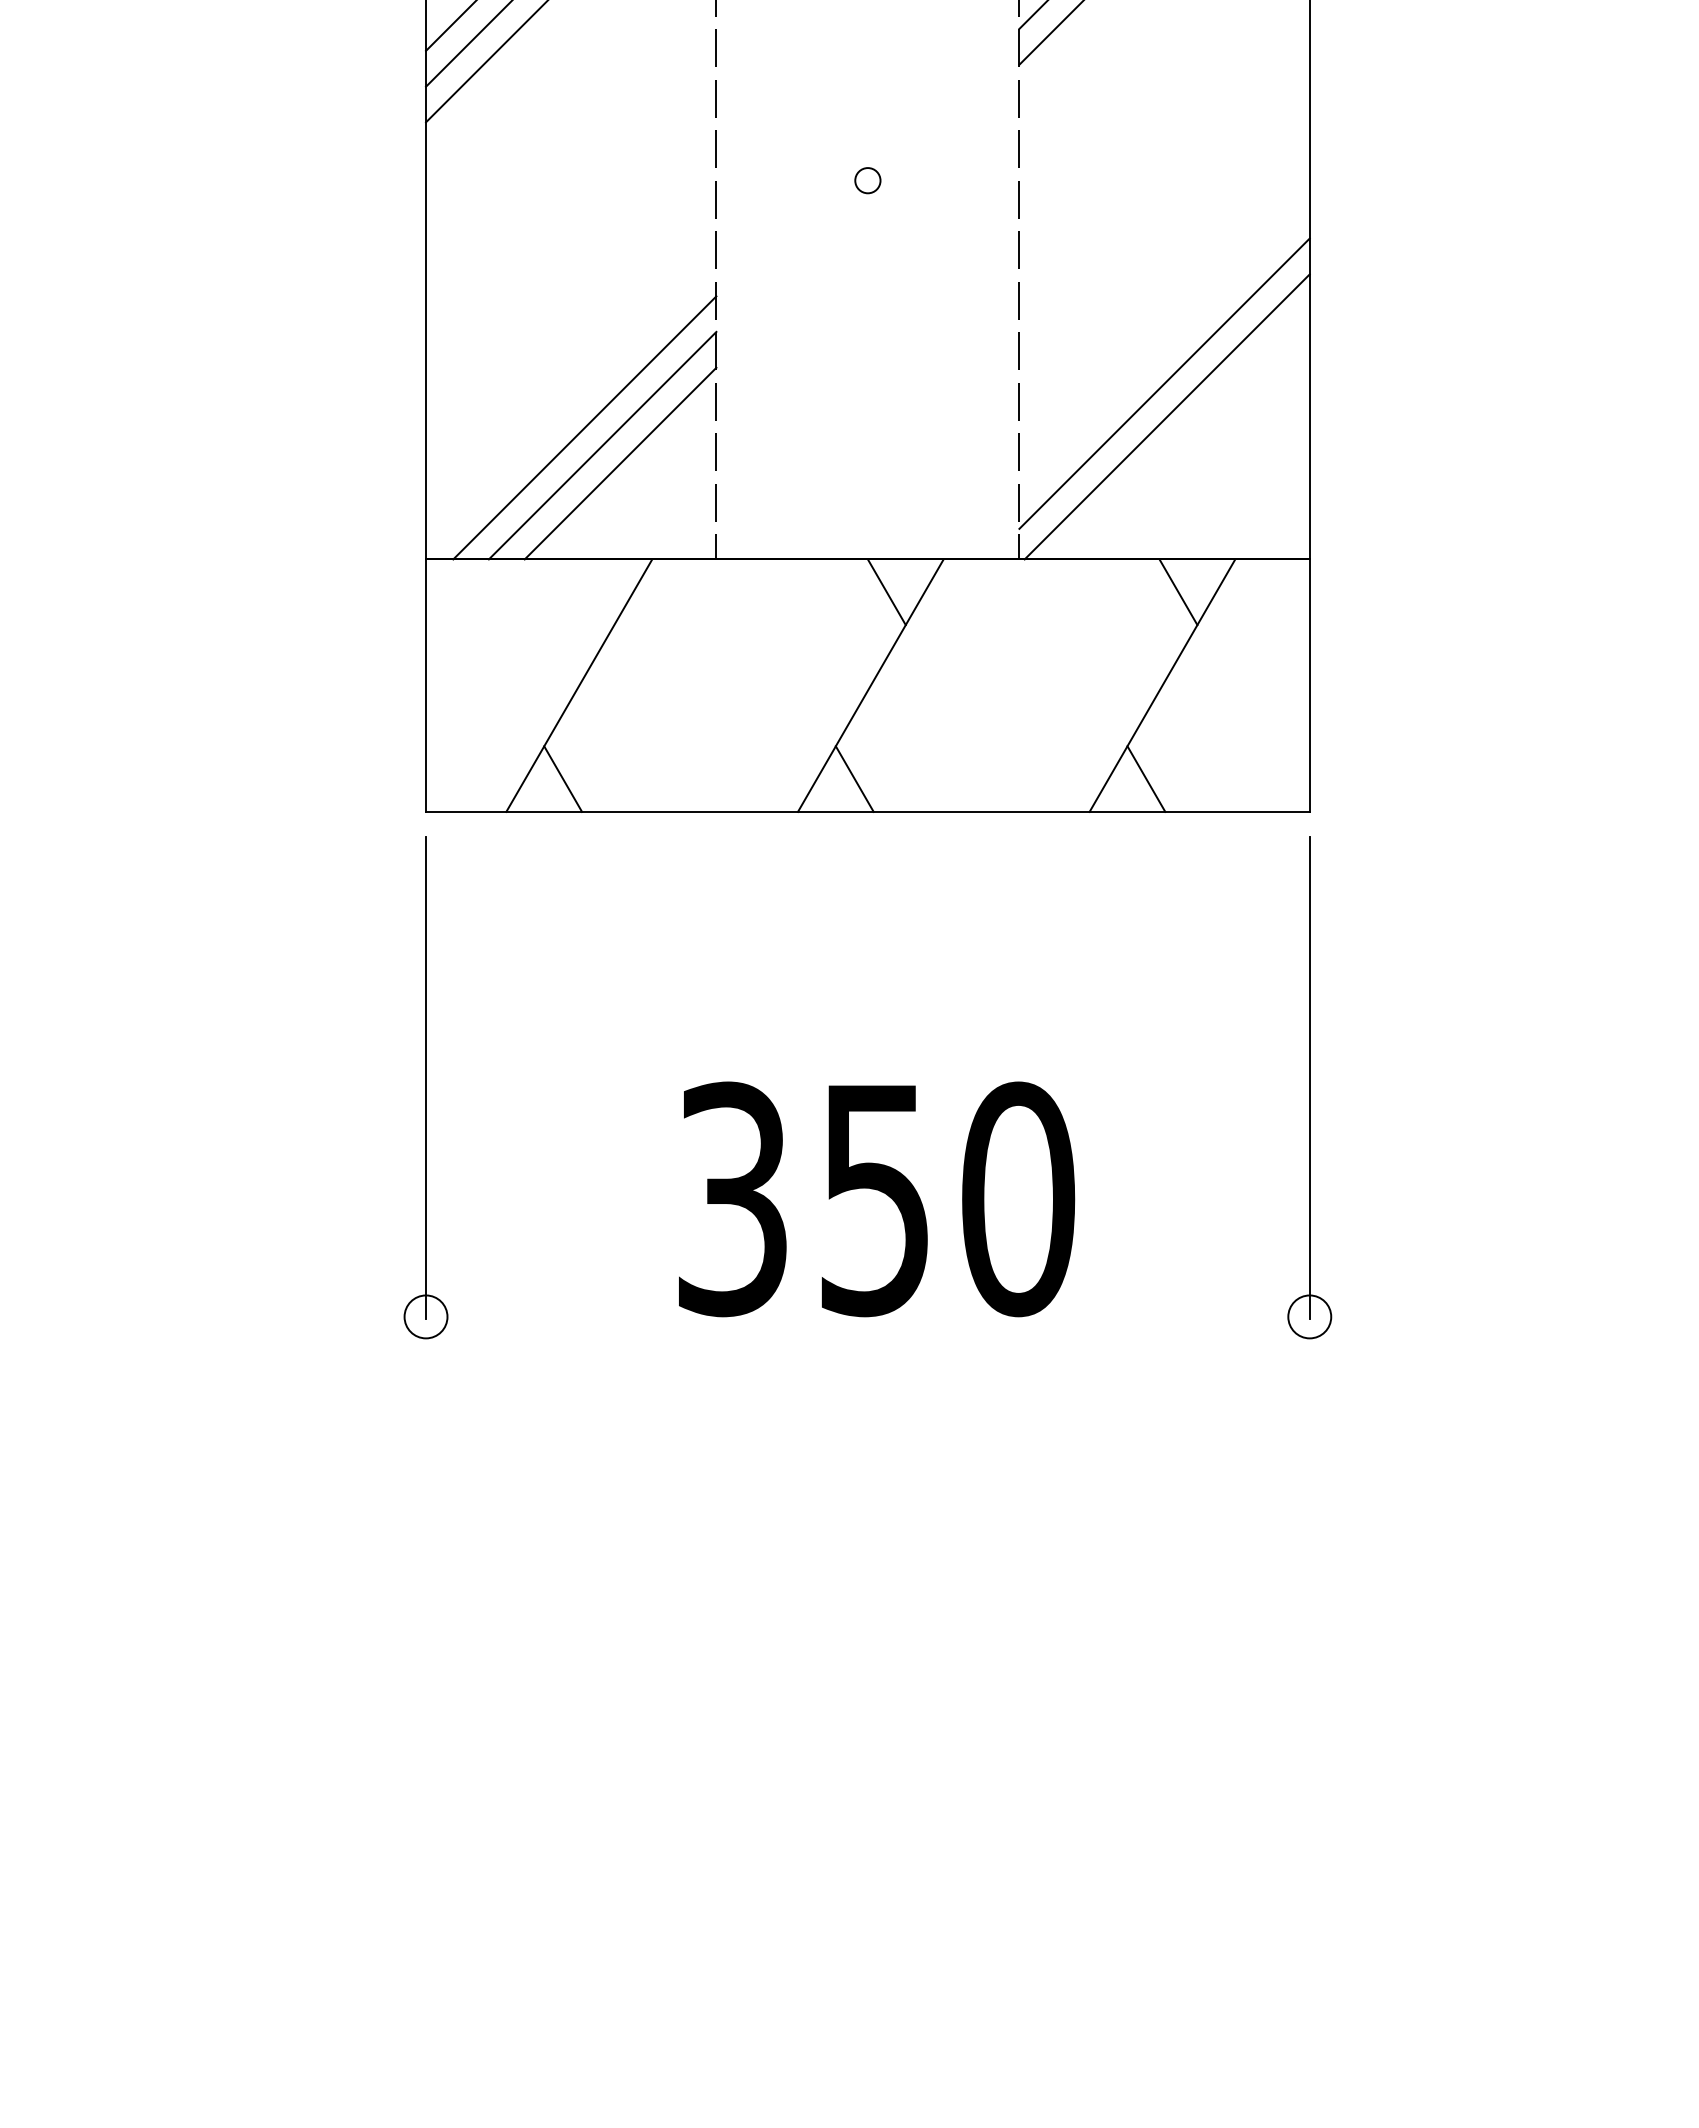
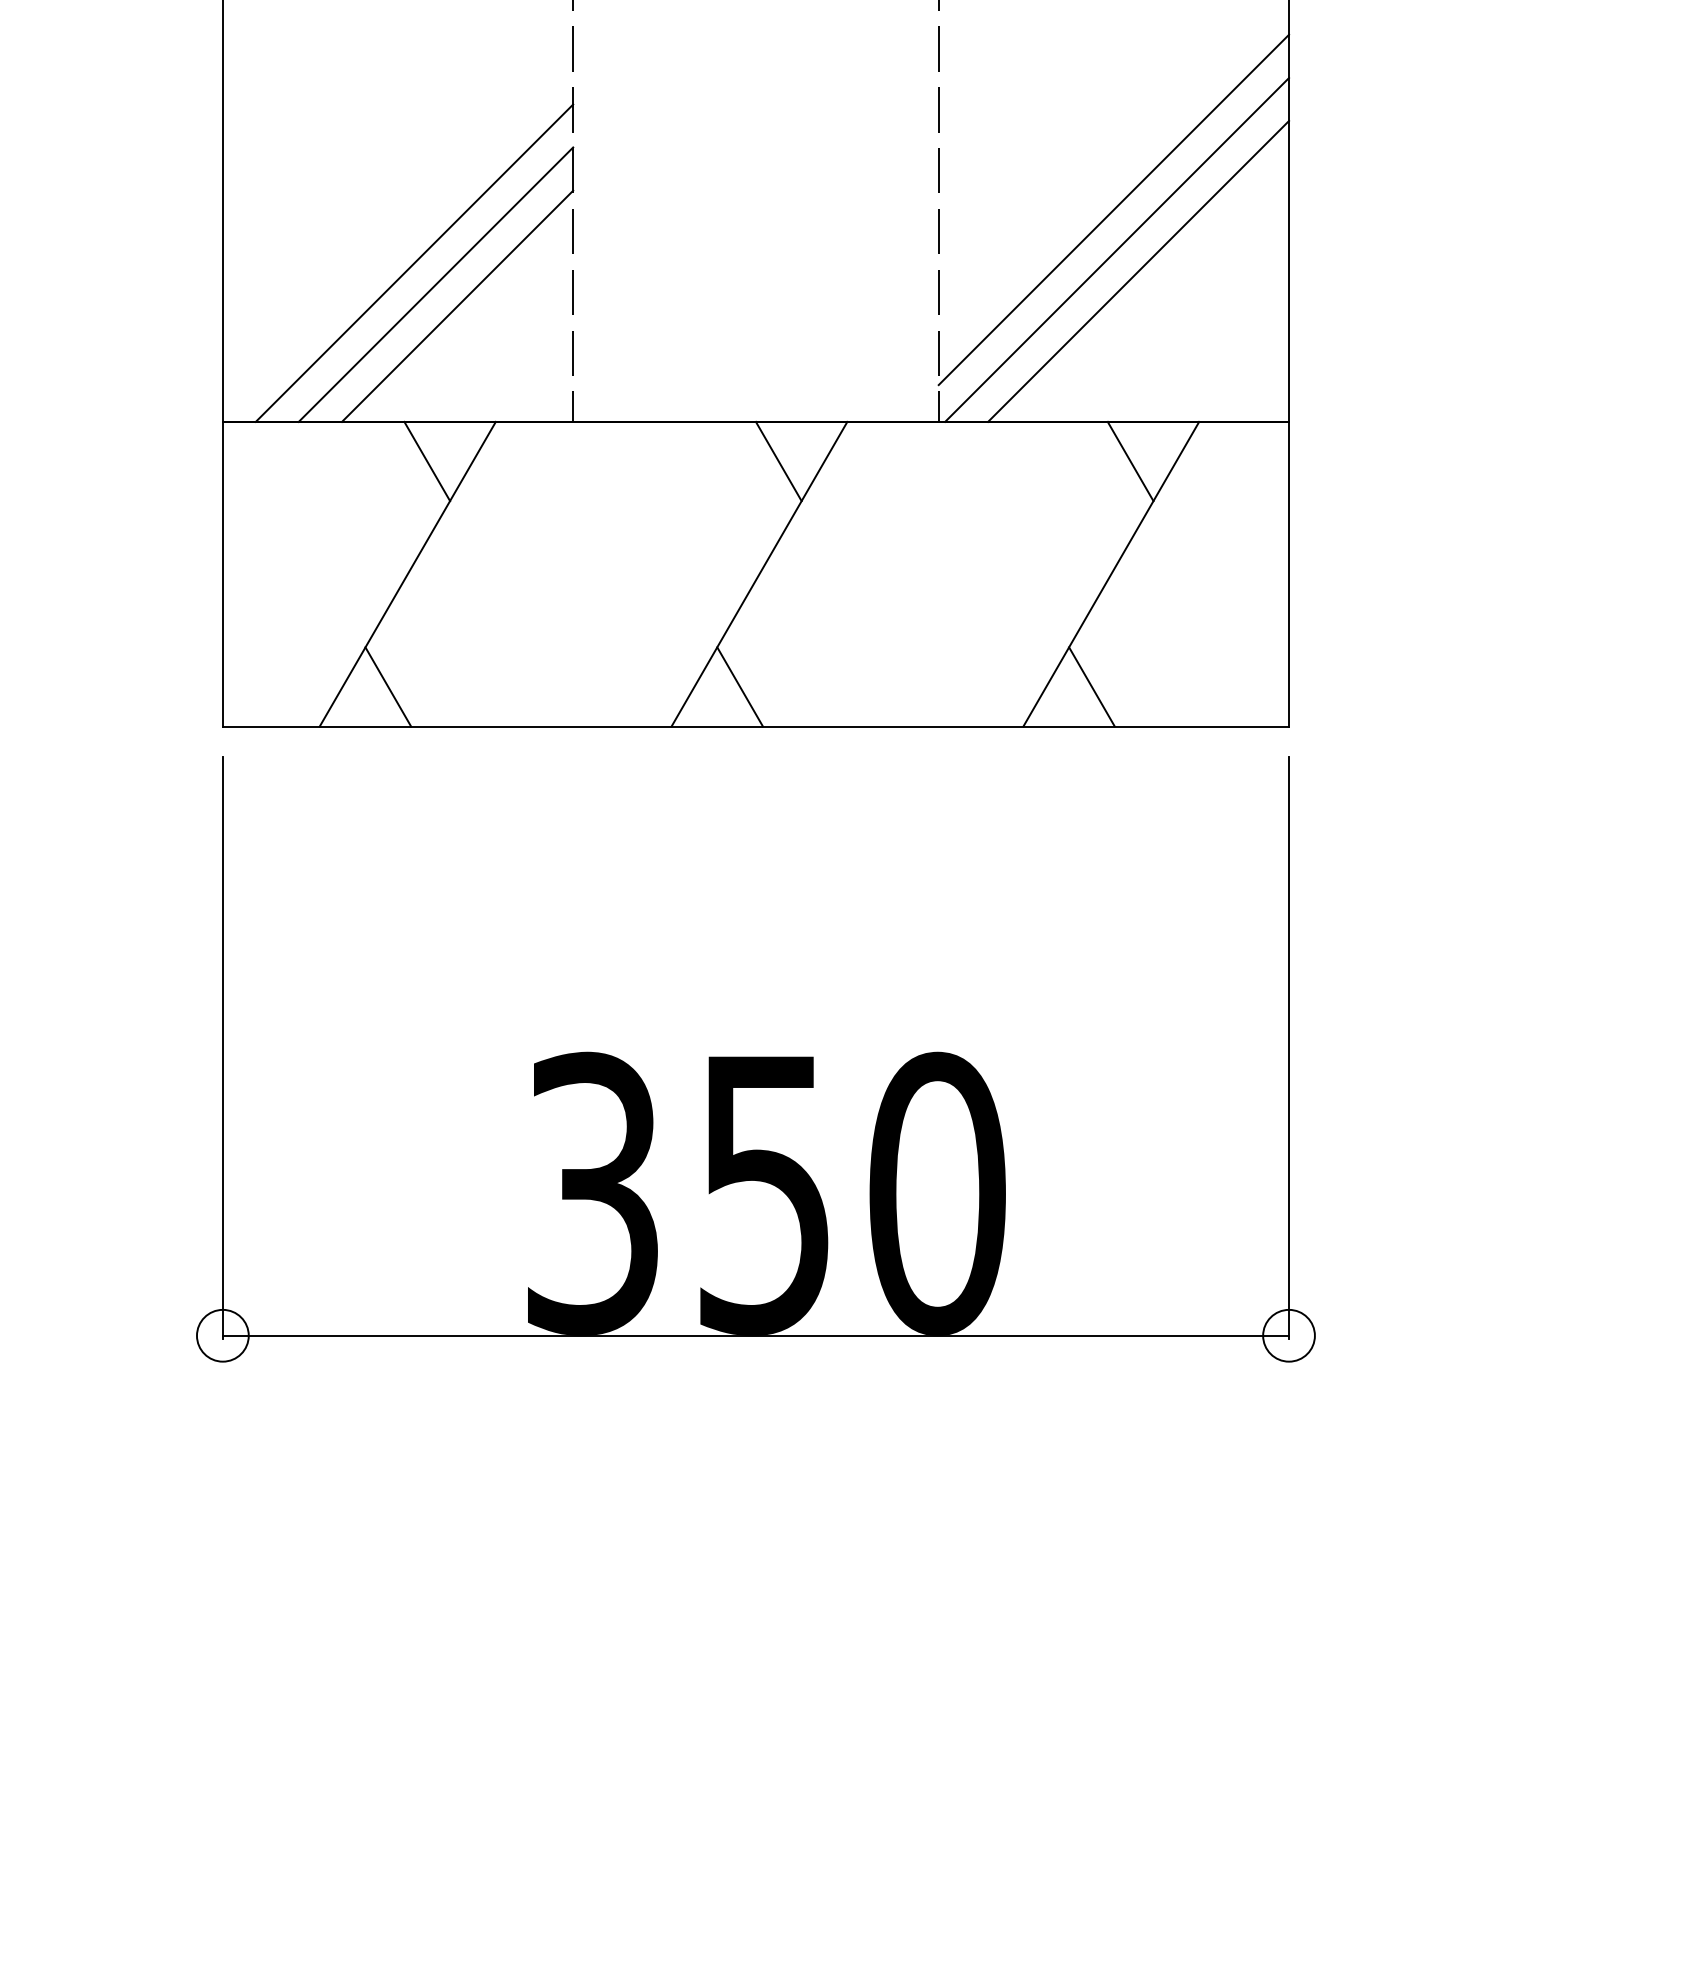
line: (1184, 434) -> (1137, 271), added
line: (595, 592) -> (427, 461), added
line: (867, 1316) -> (755, 1335), added

